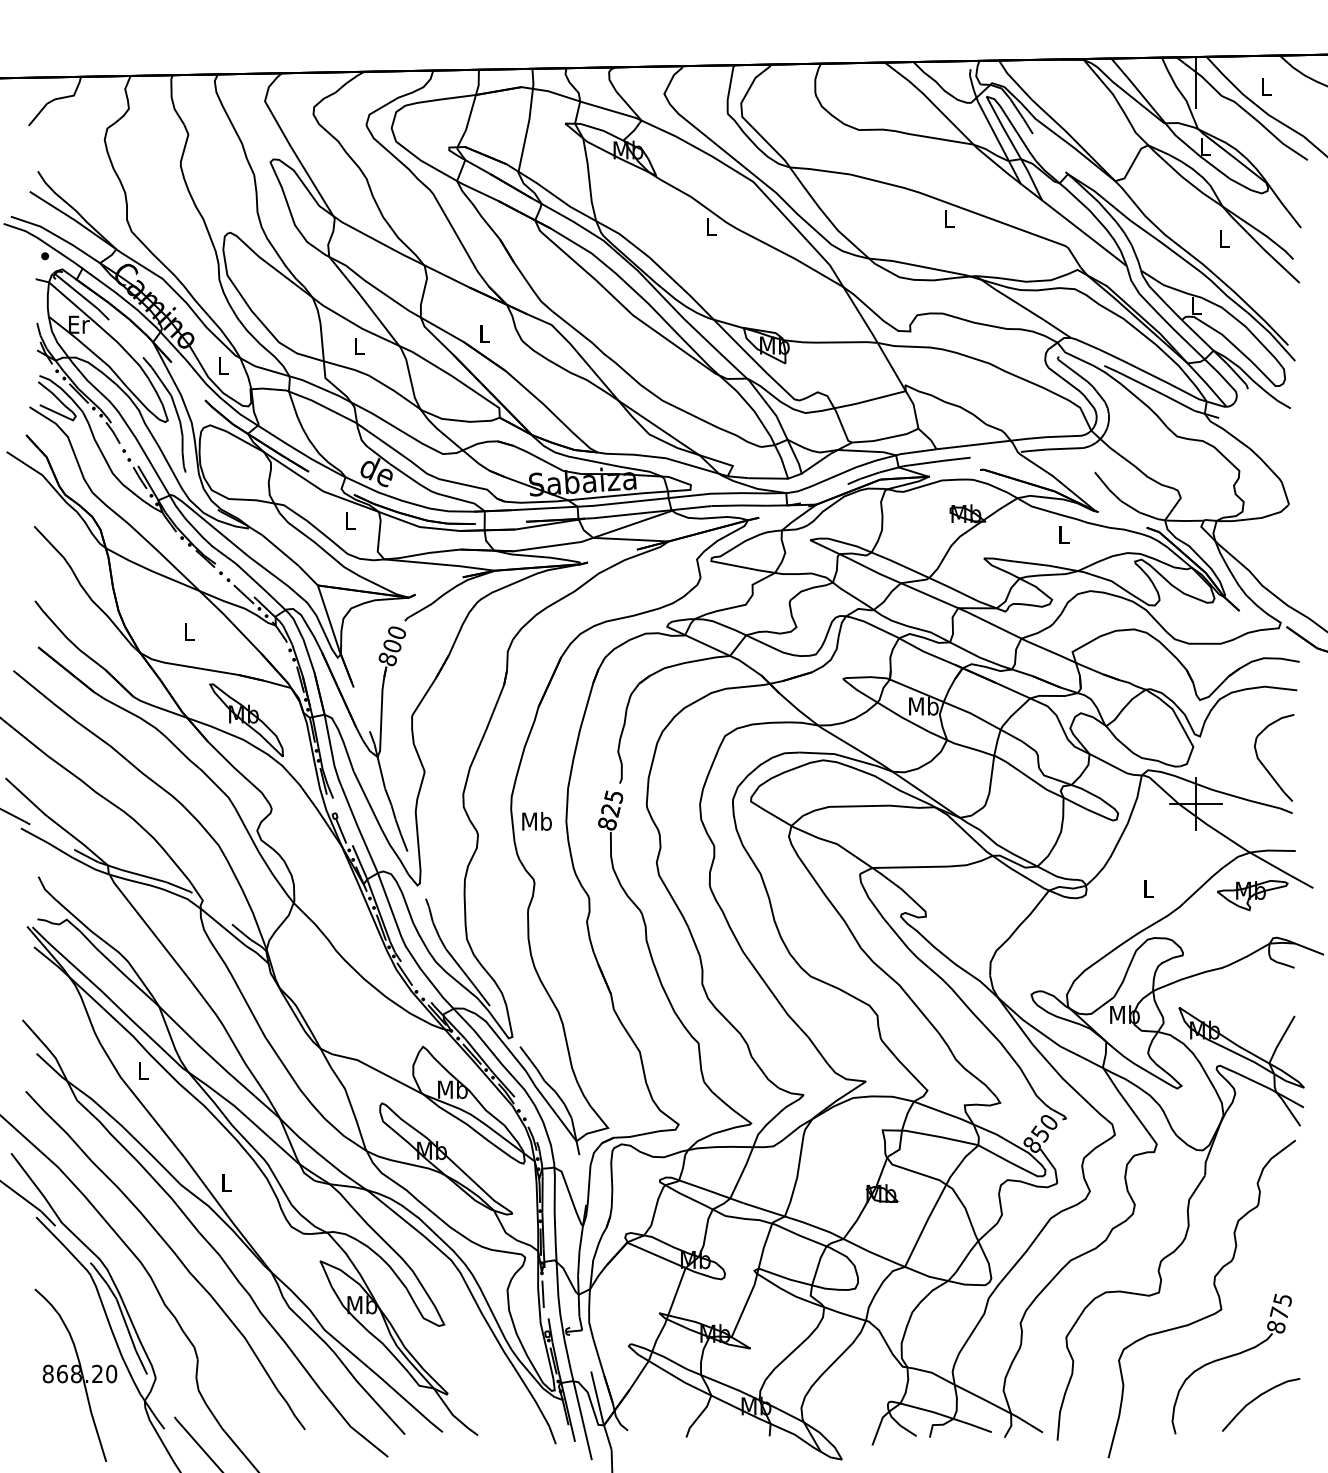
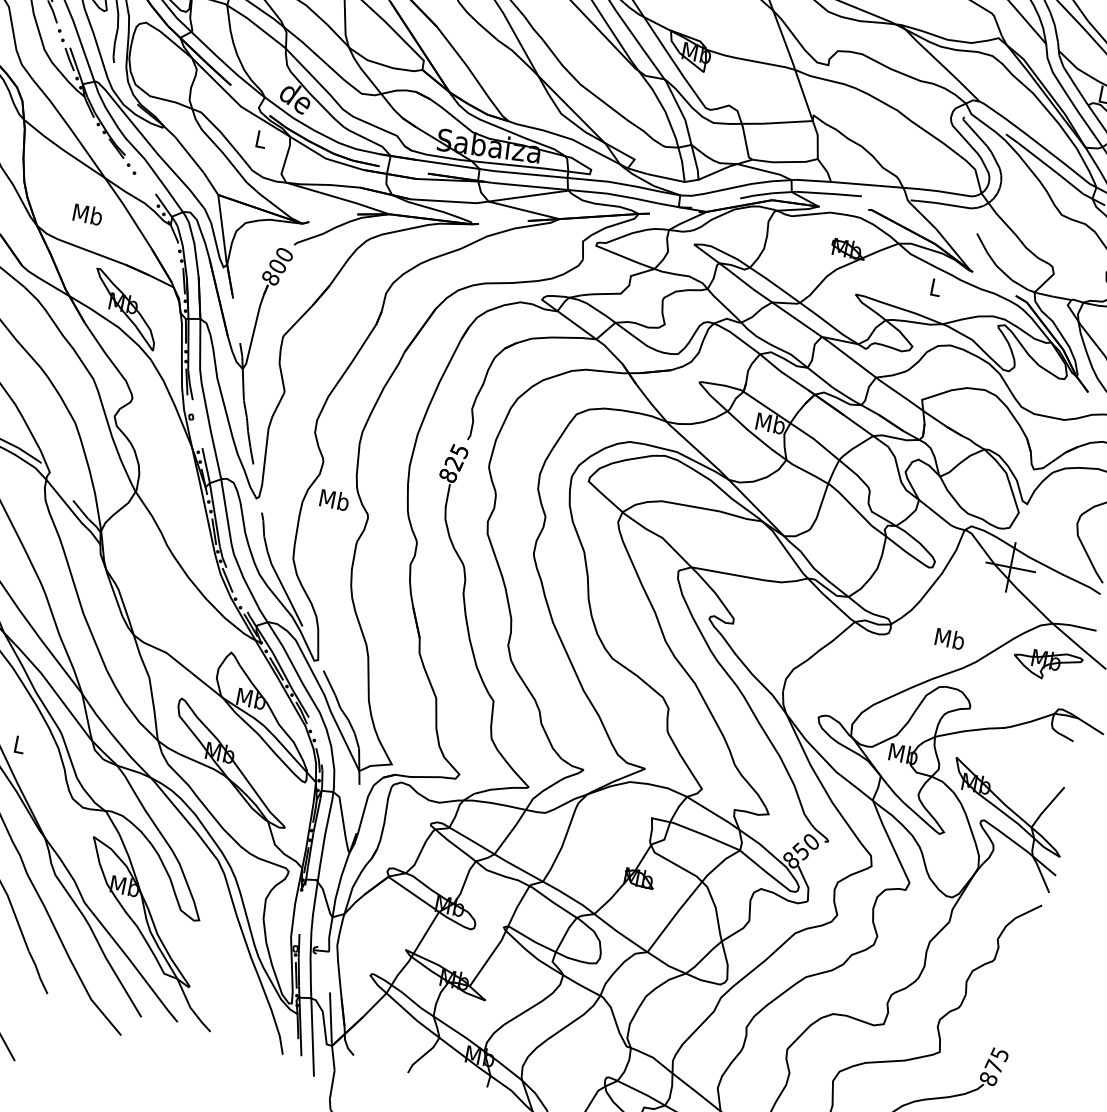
line: (243, 594) -> (145, 189), removed
text: (189, 631) -> (87, 214), L -> Mb
text: (536, 821) -> (334, 500), moved
line: (341, 830) -> (194, 431), removed
text: (1148, 888) -> (949, 638), L -> Mb
line: (542, 1294) -> (298, 910), removed

